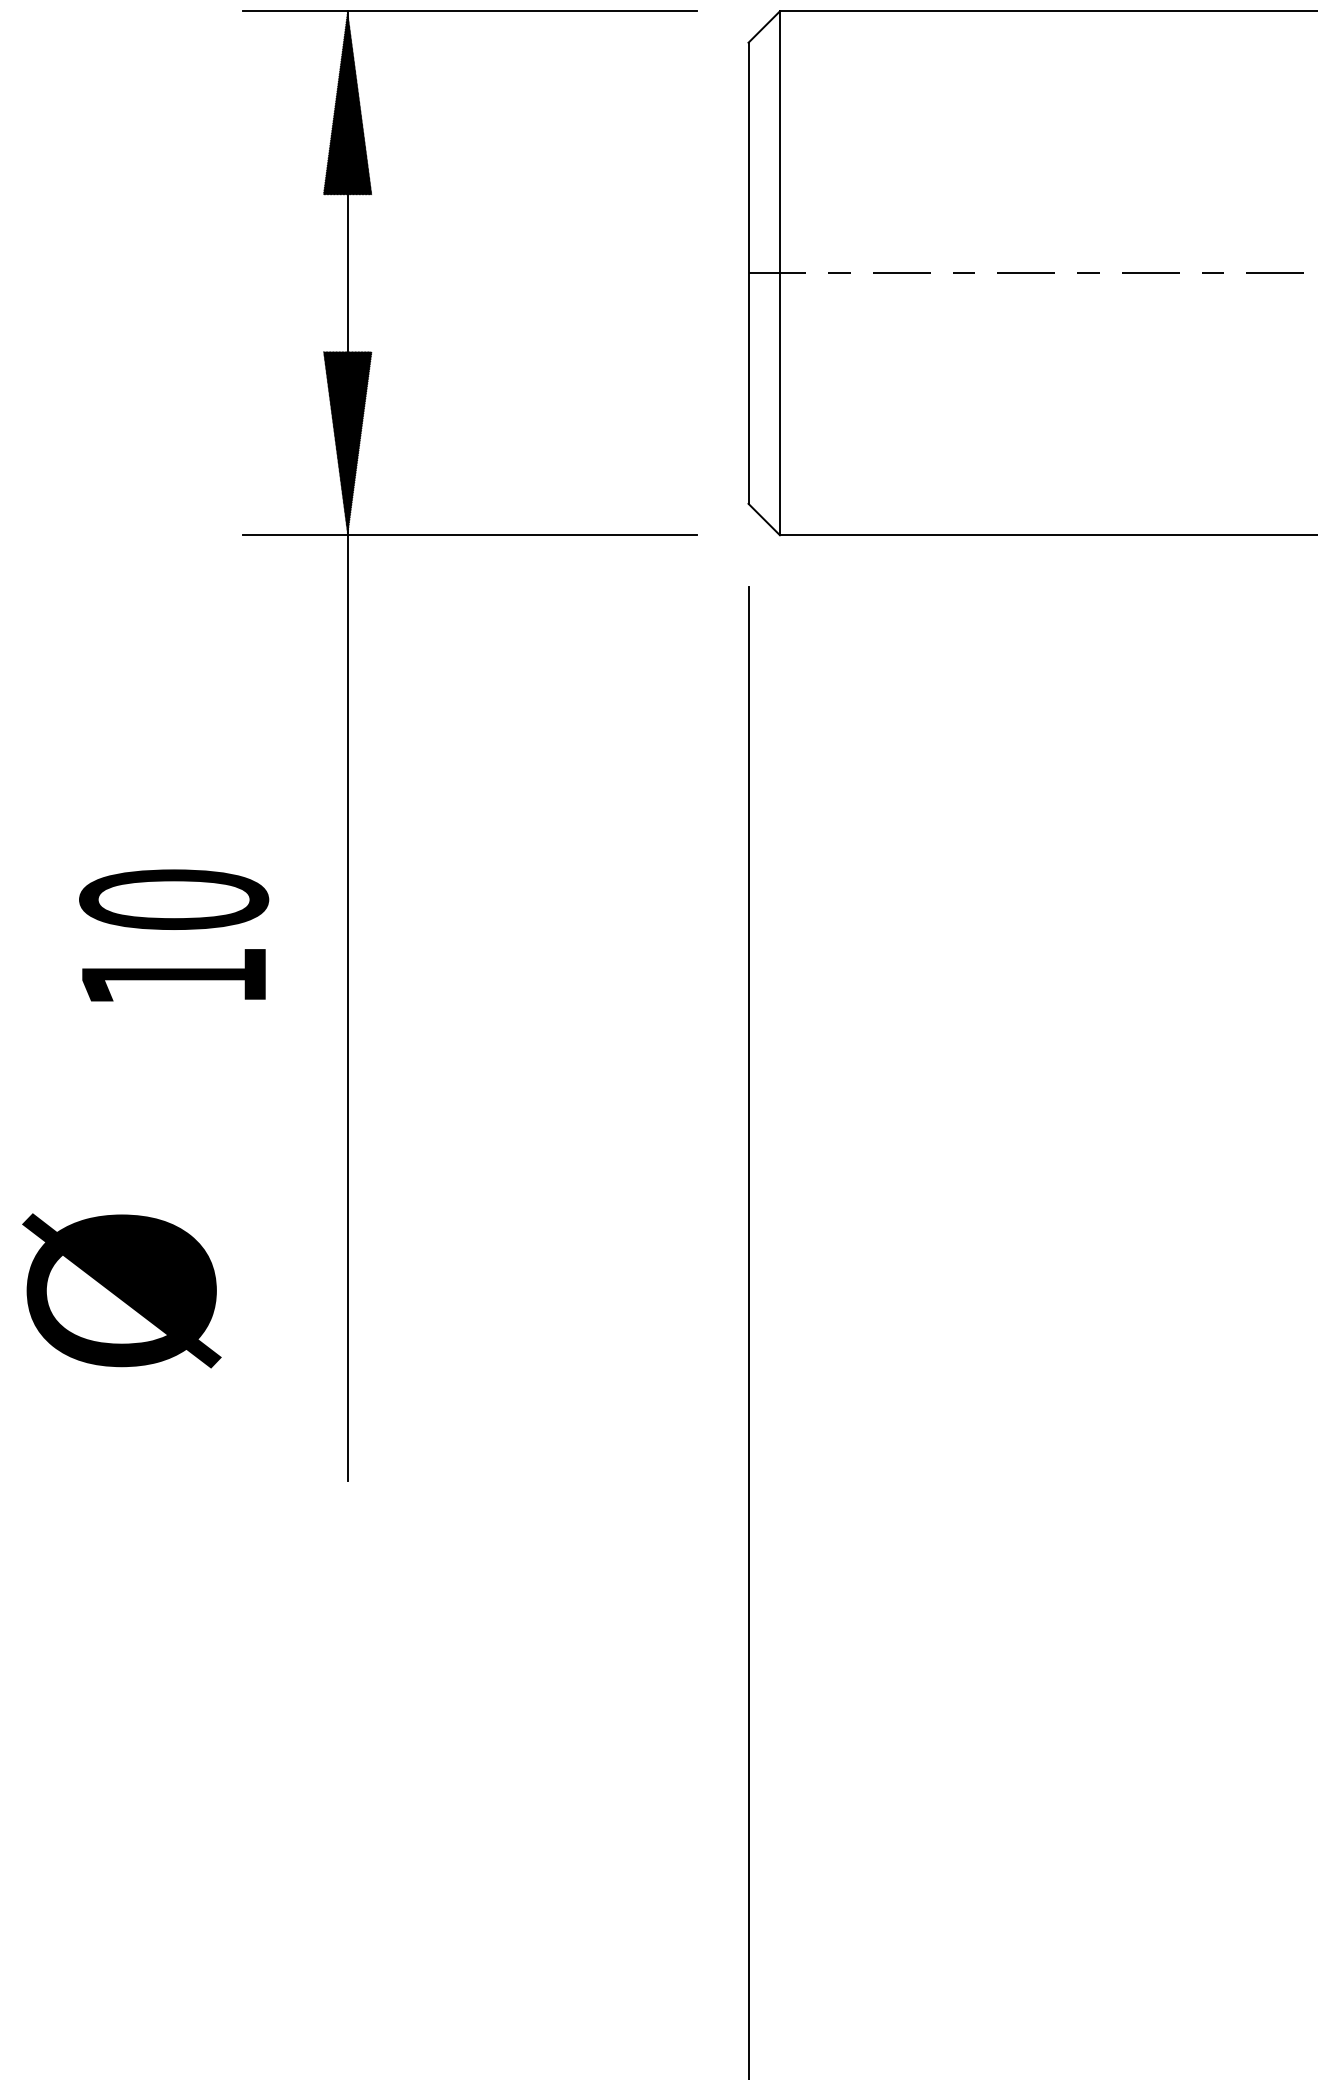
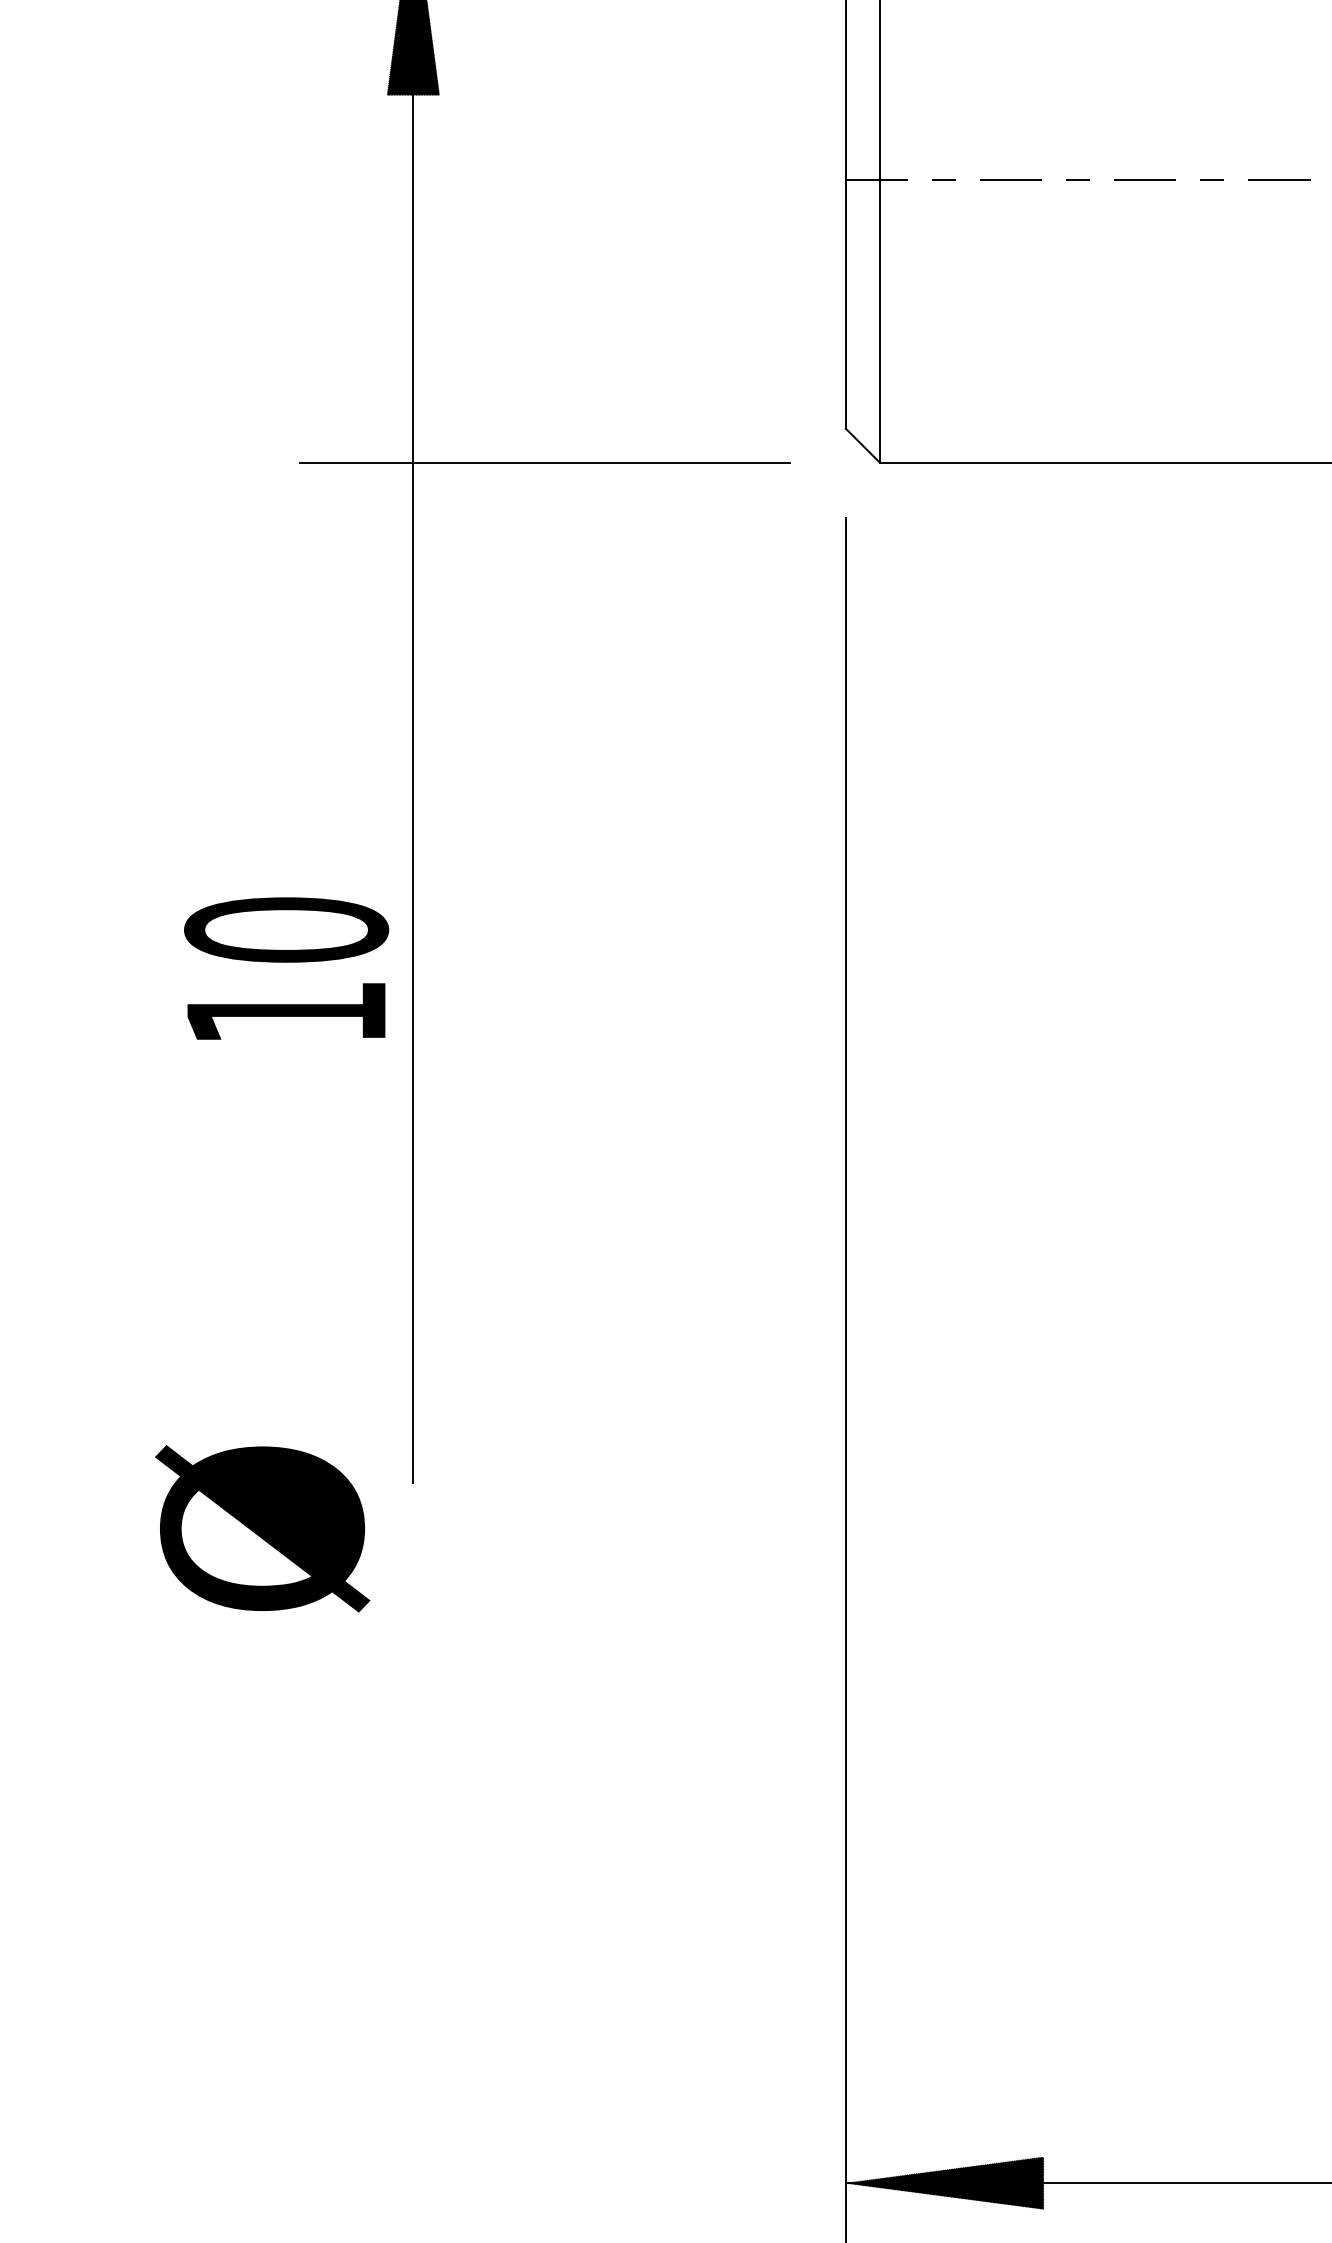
hatch: (347, 442) -> (413, 362), removed
text: (174, 935) -> (287, 968), moved
text: (121, 1290) -> (262, 1528), moved

